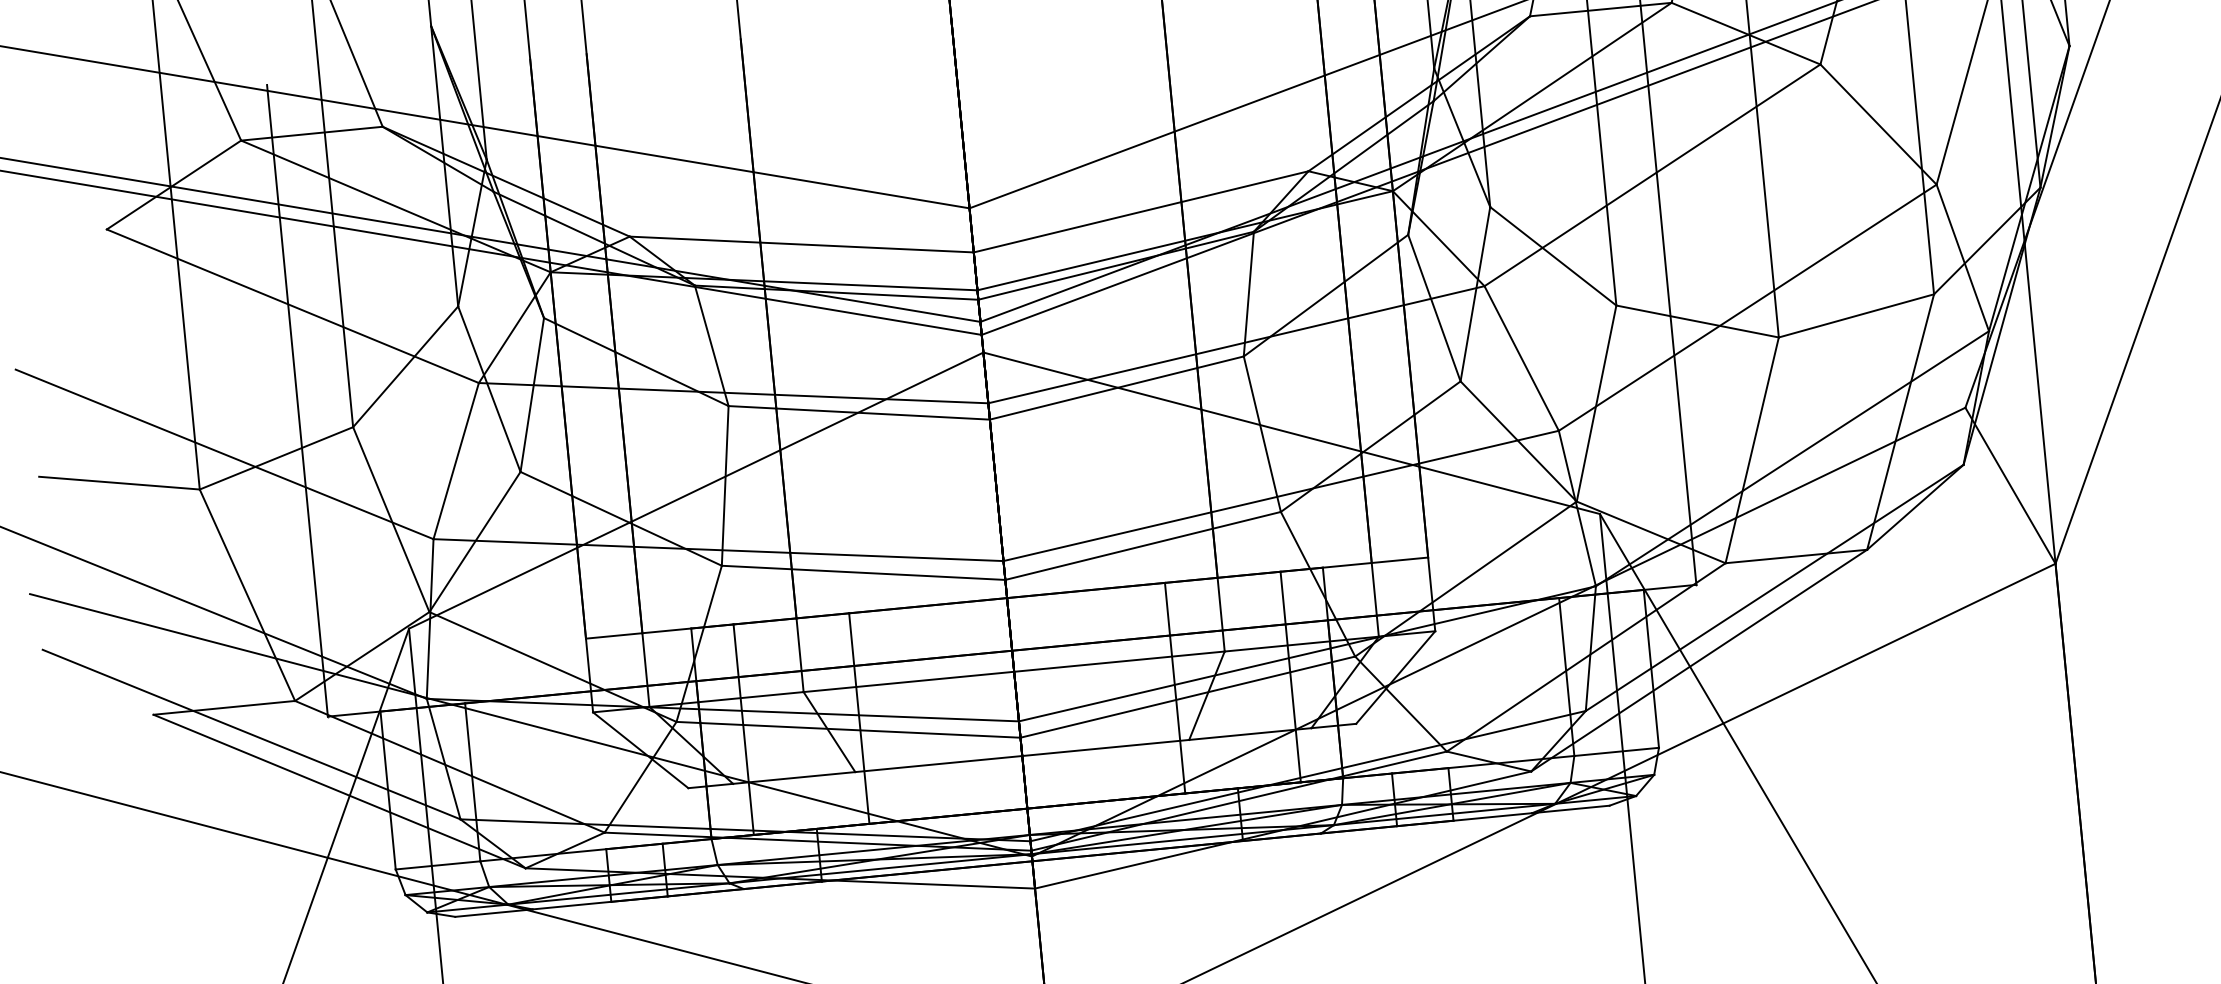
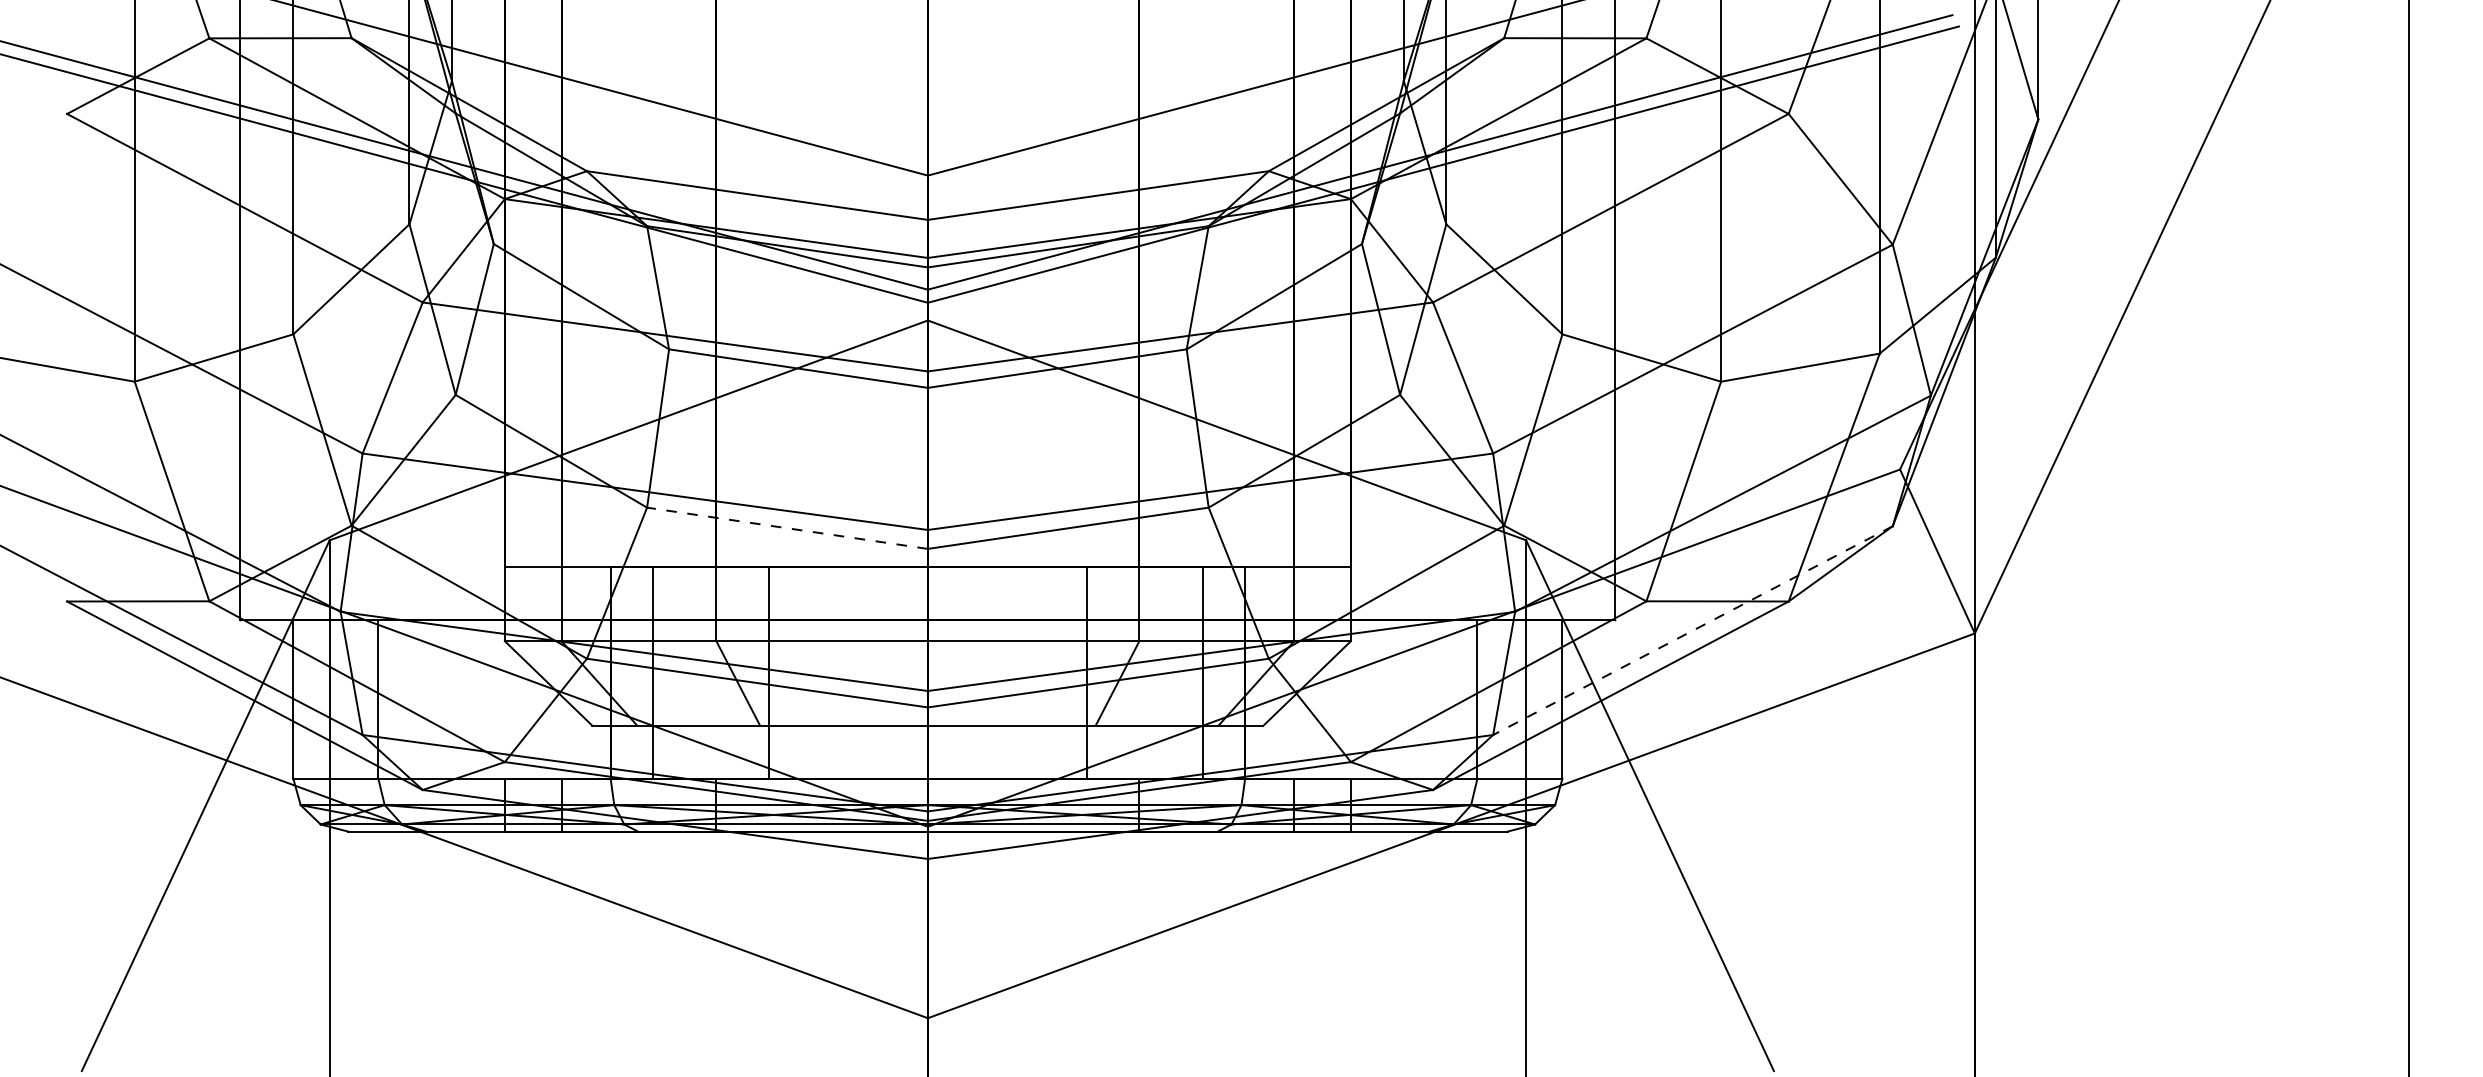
line: (863, 573) -> (787, 528), solid -> dashed
line: (1774, 587) -> (1692, 630), solid -> dashed

